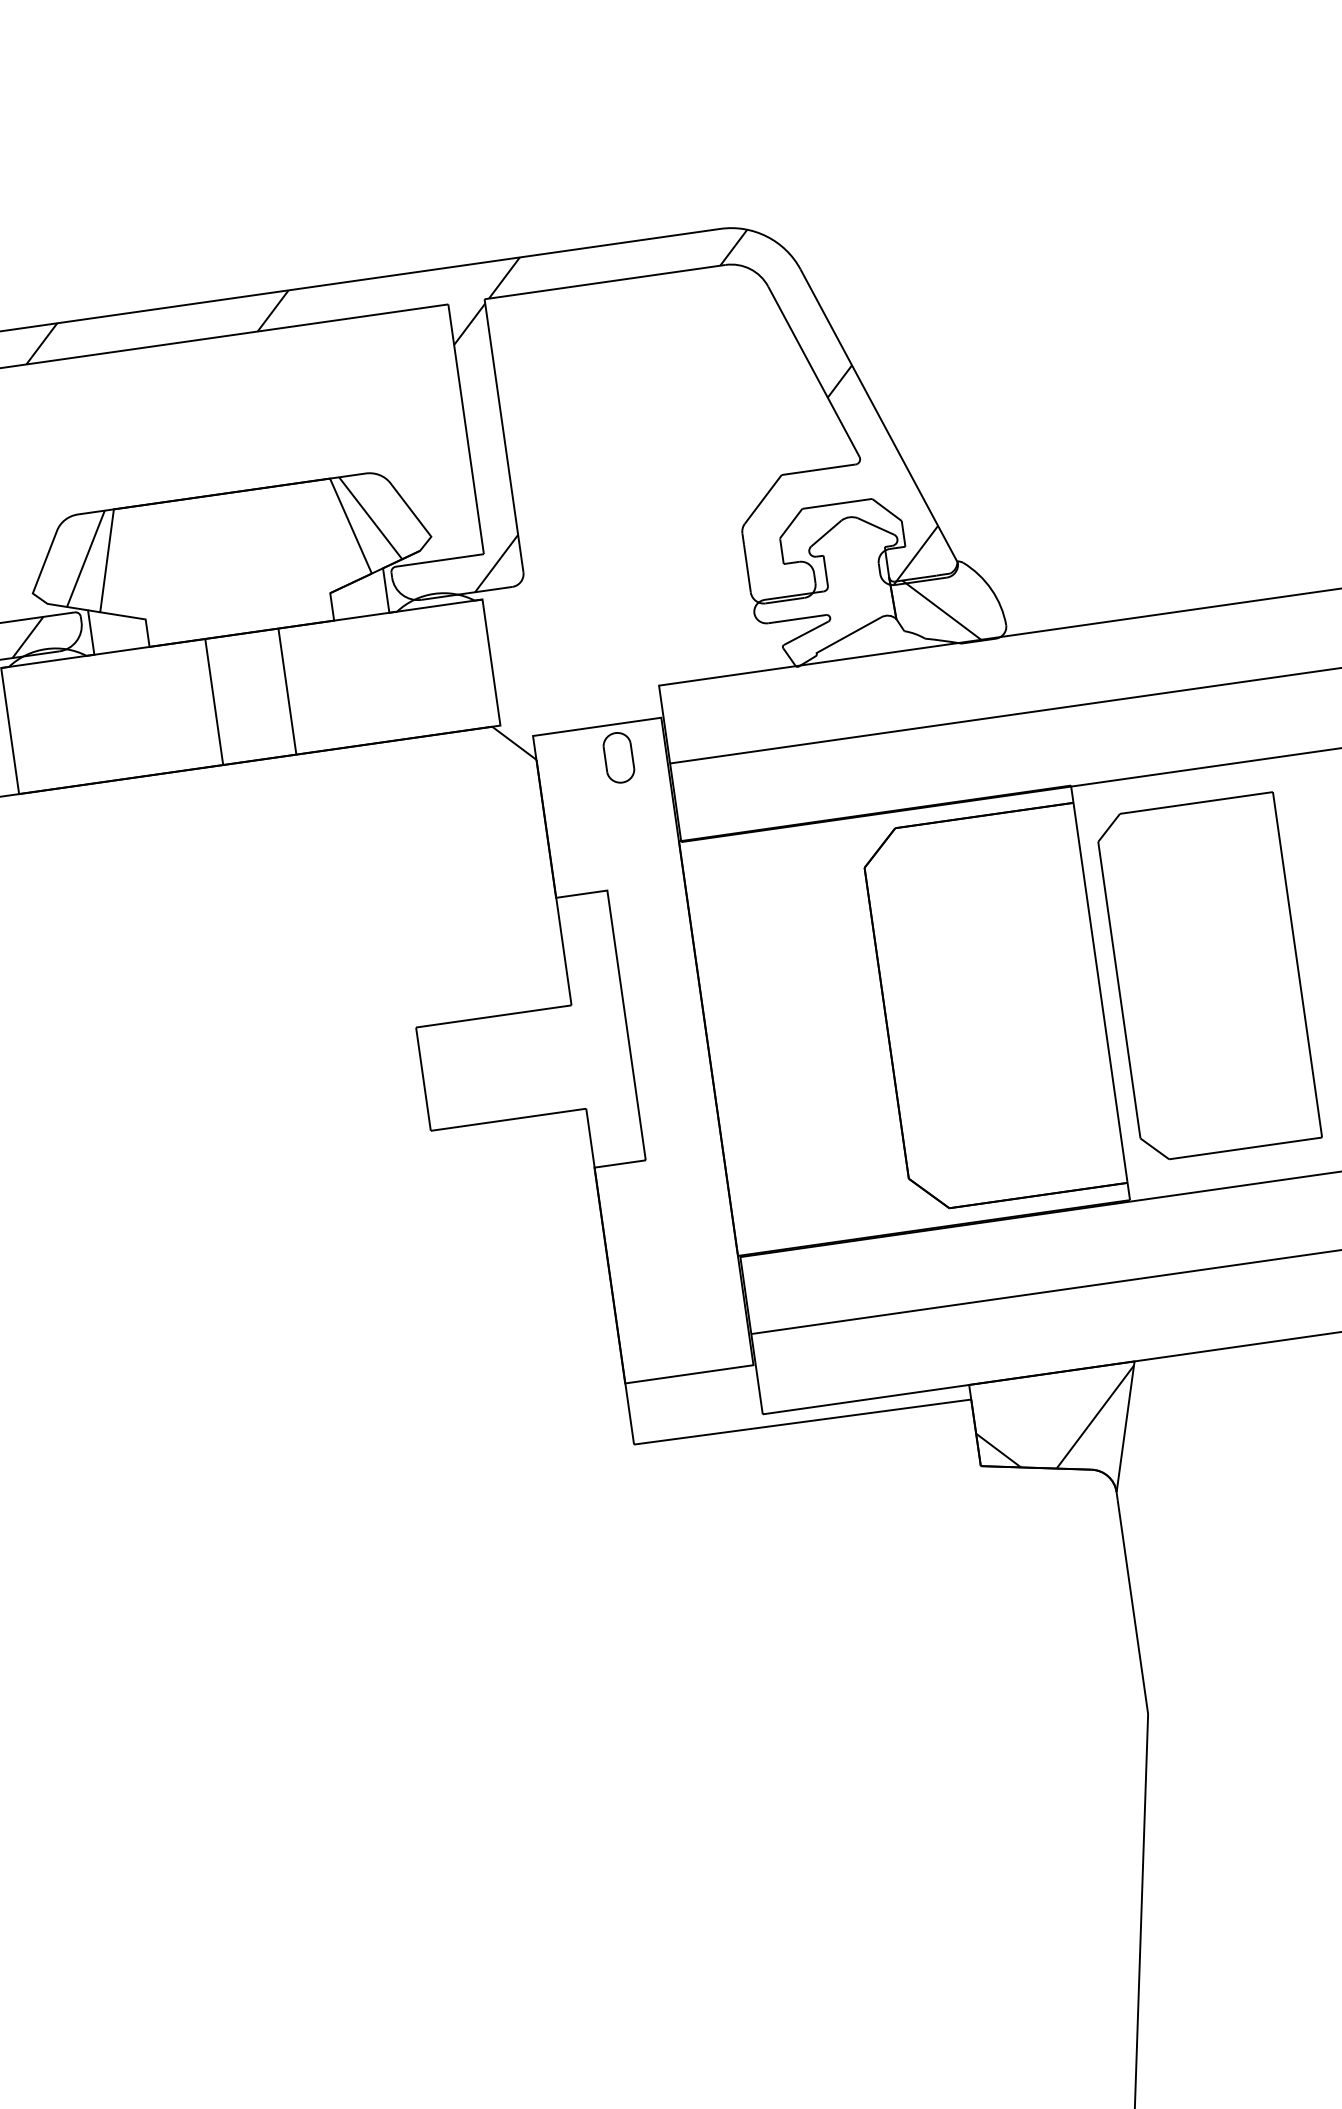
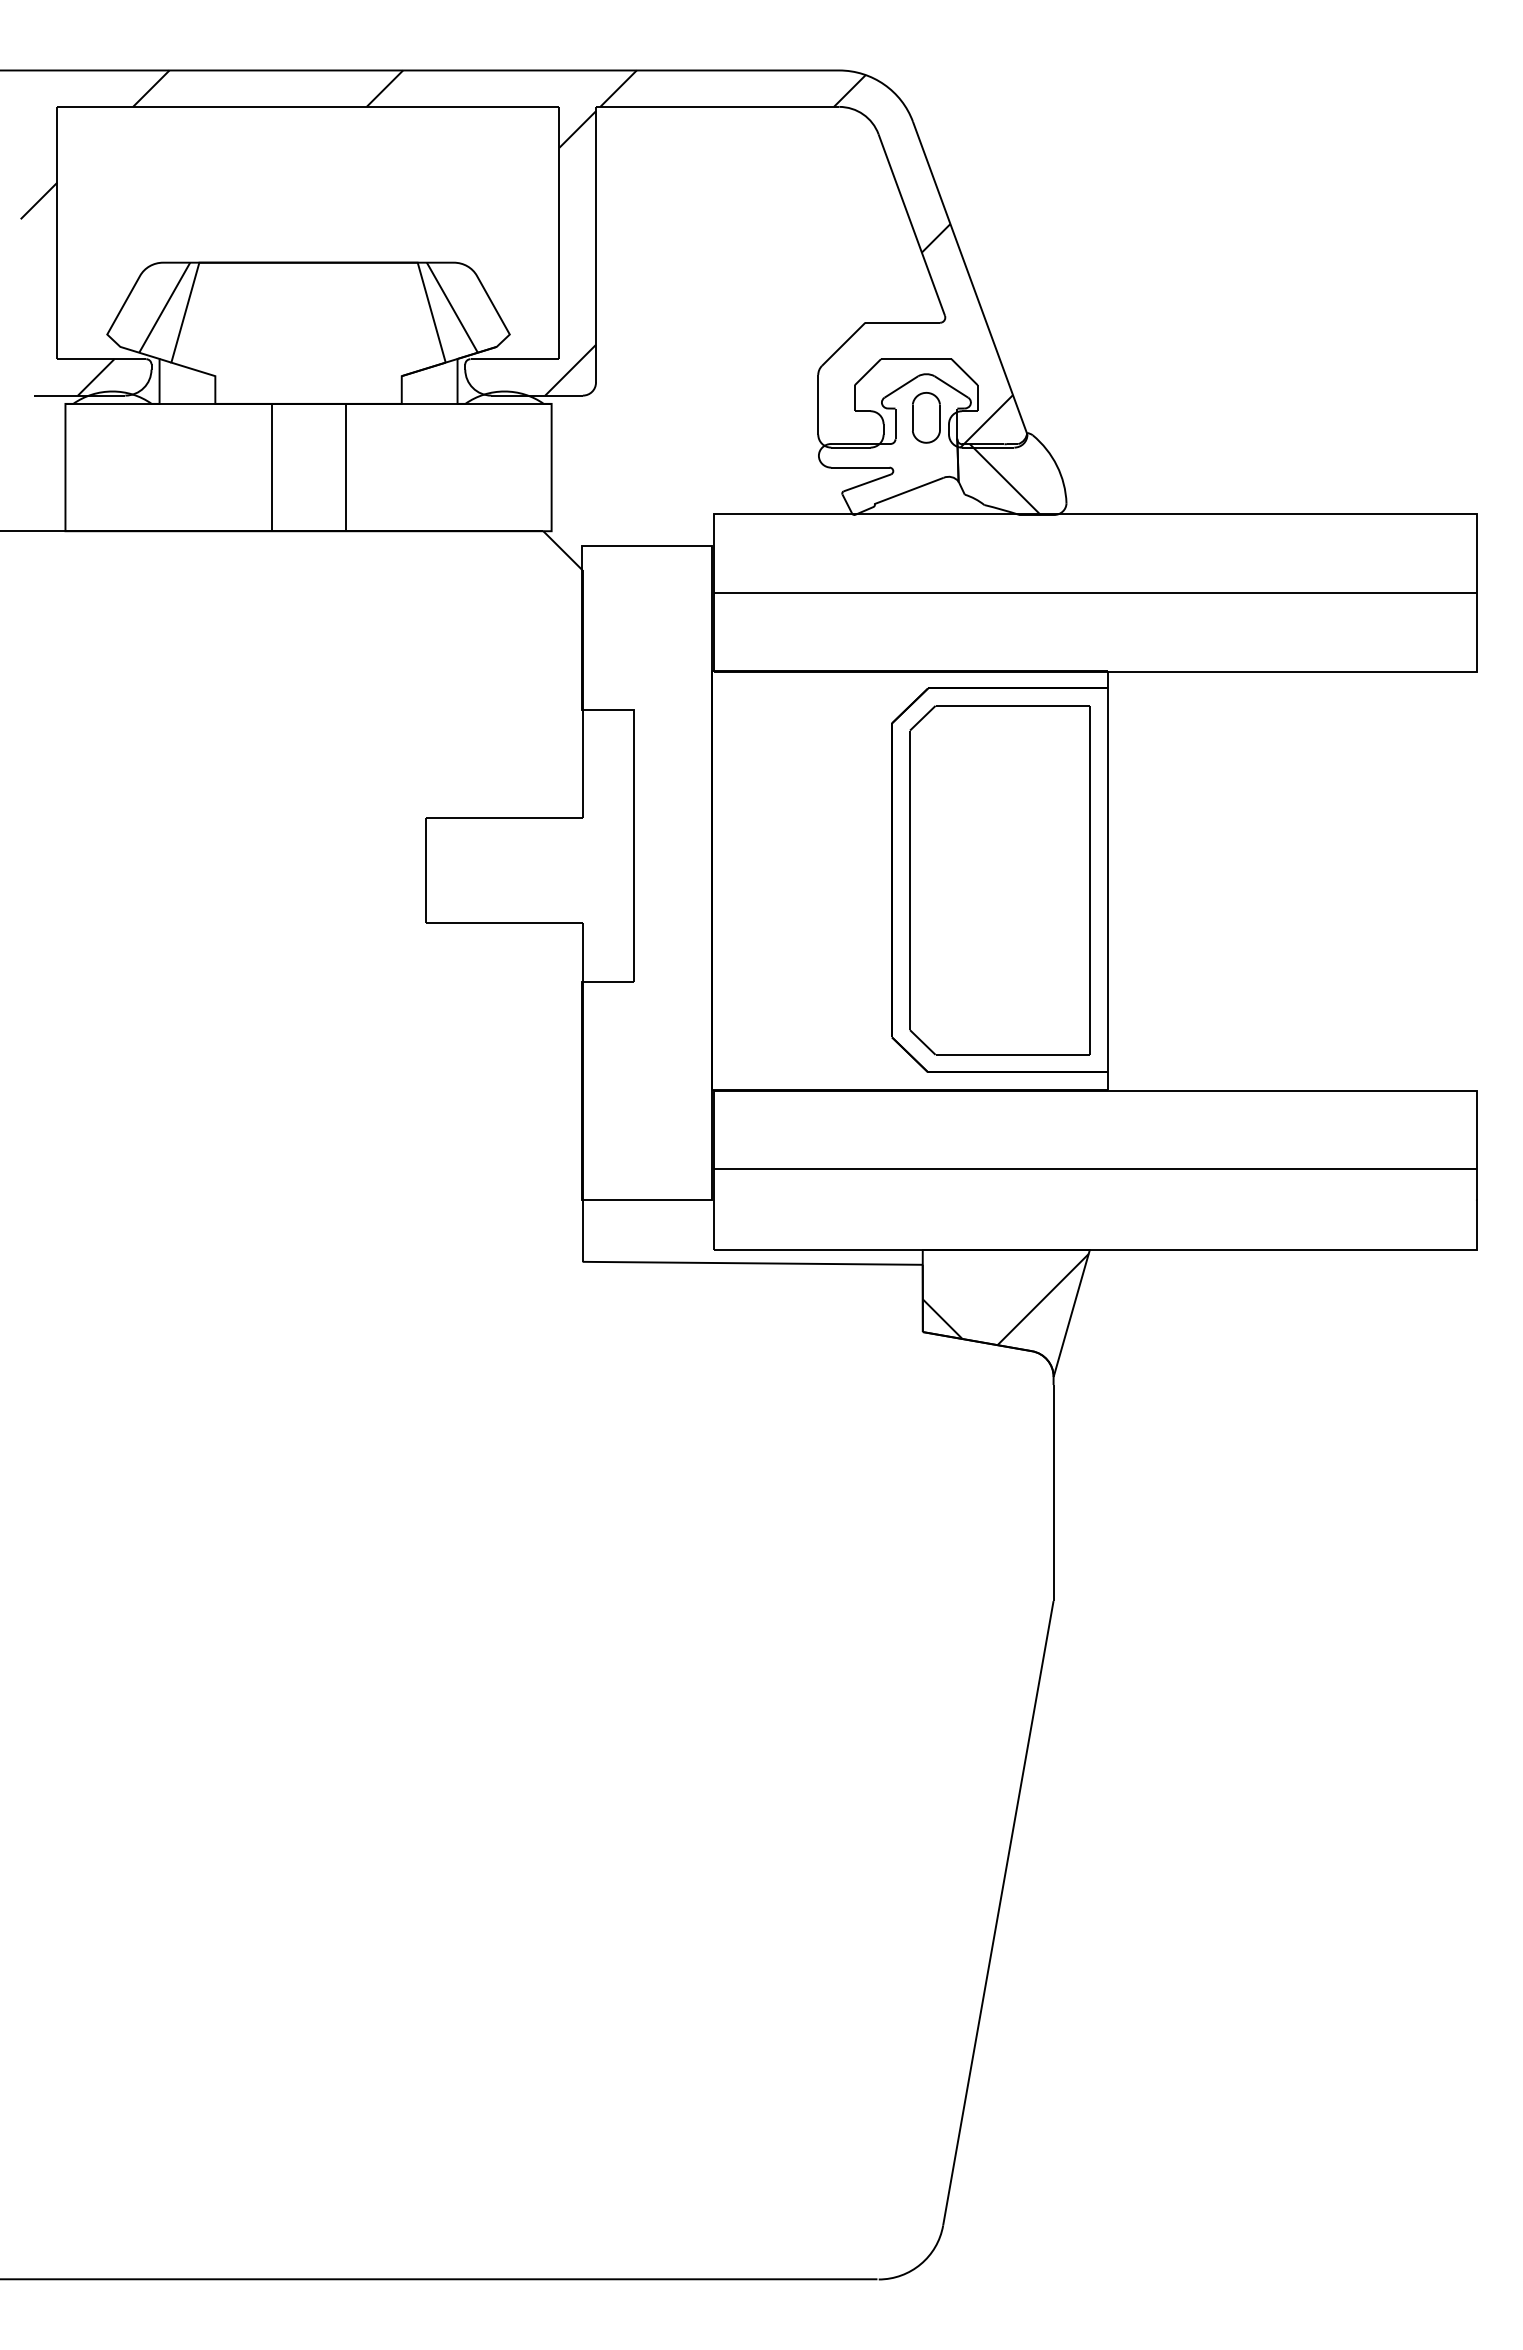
part: (619, 757) -> (926, 417), moved
part: (1207, 977) -> (999, 880), moved

